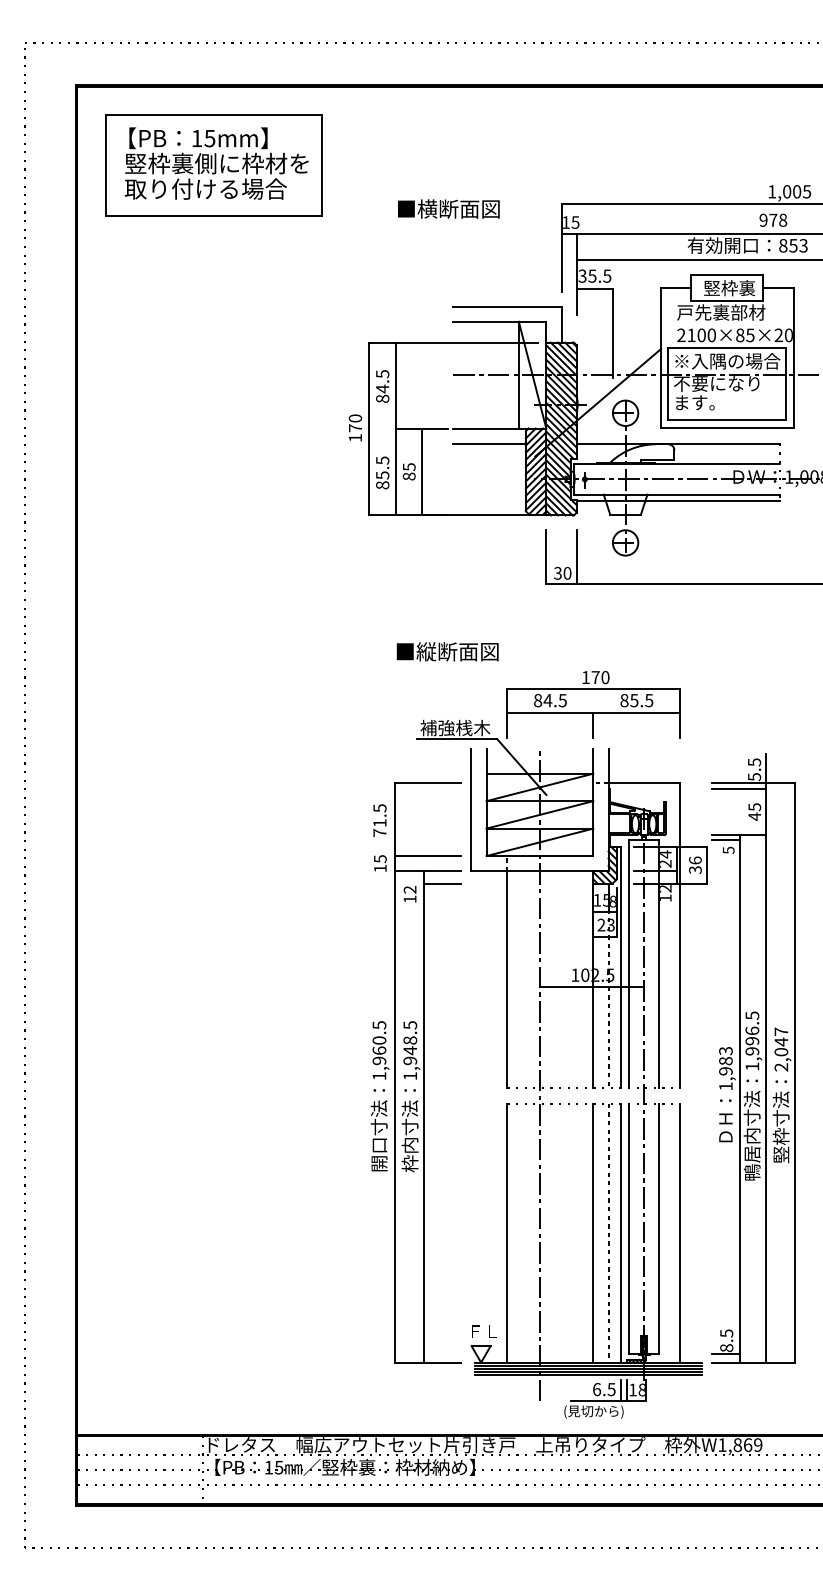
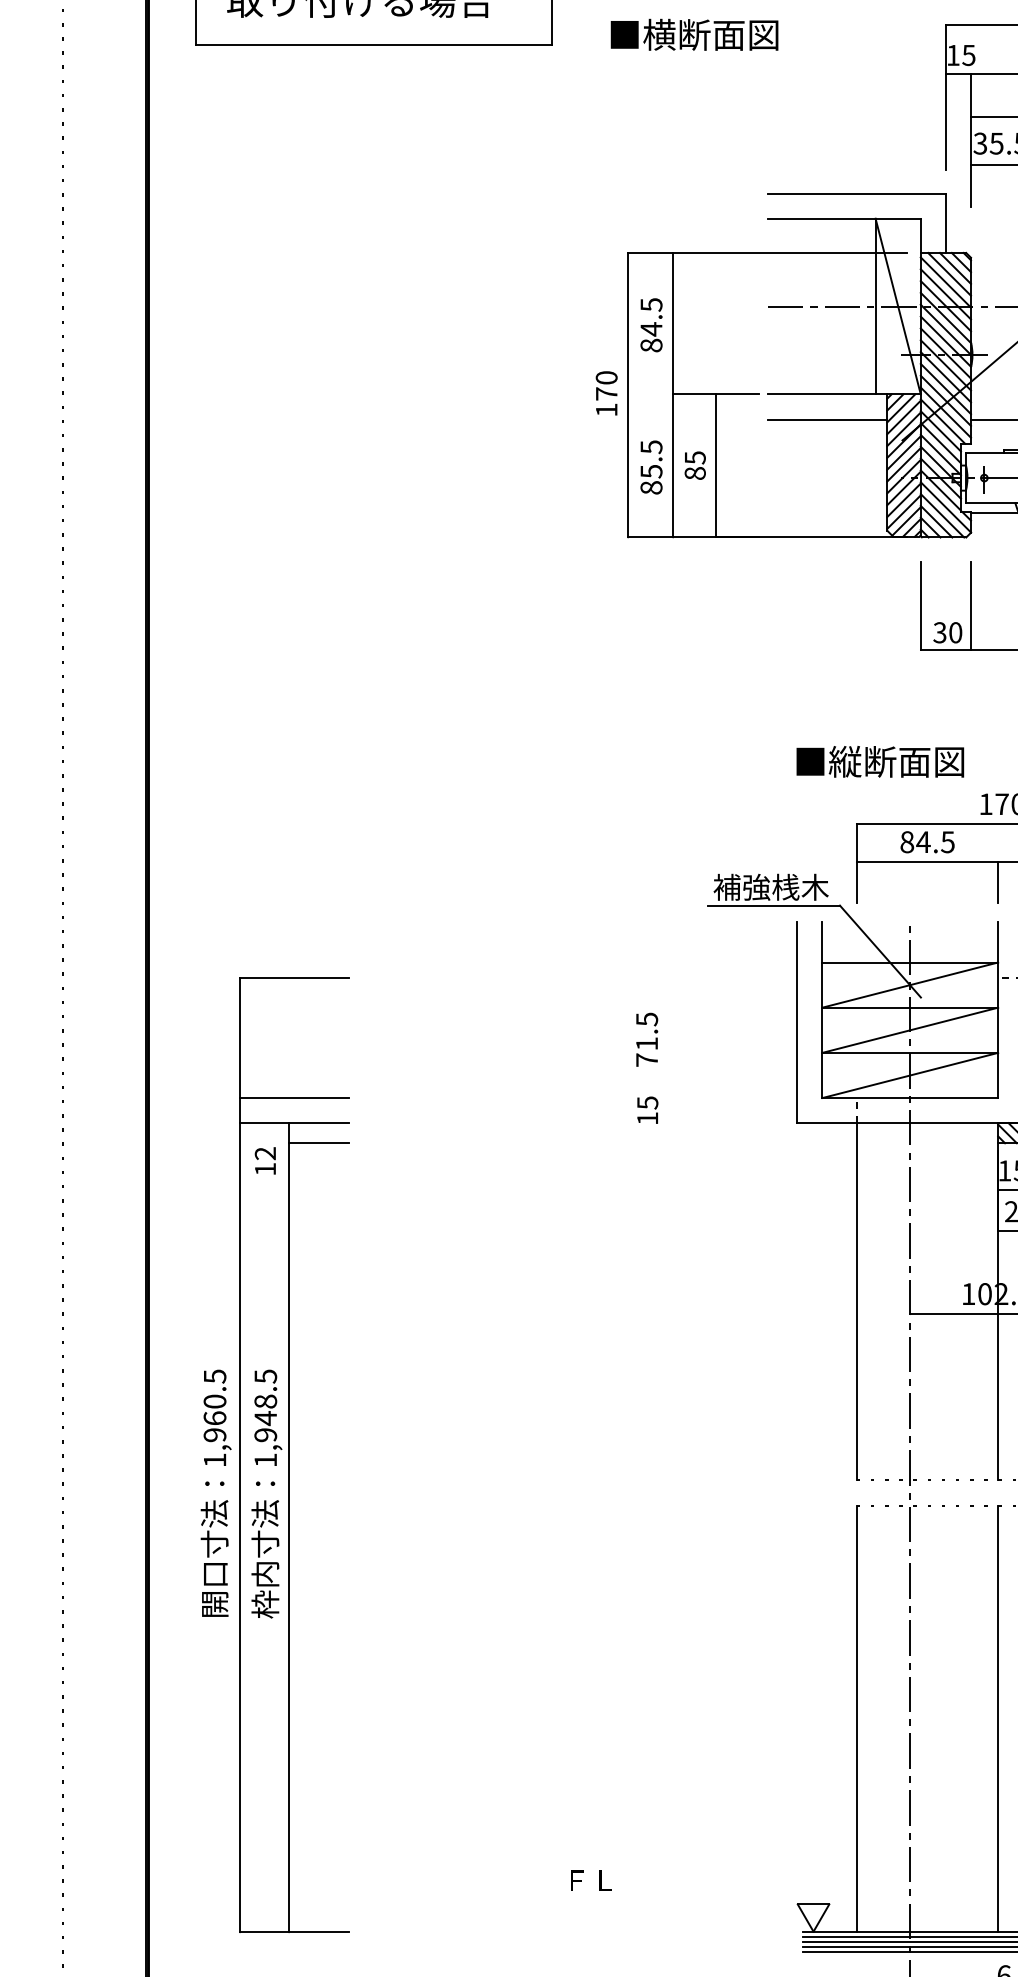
text: (448, 208) -> (694, 33), moved
text: (447, 651) -> (879, 761), moved
part: (415, 1072) -> (274, 1454), moved
text: (484, 1331) -> (591, 1880), moved

